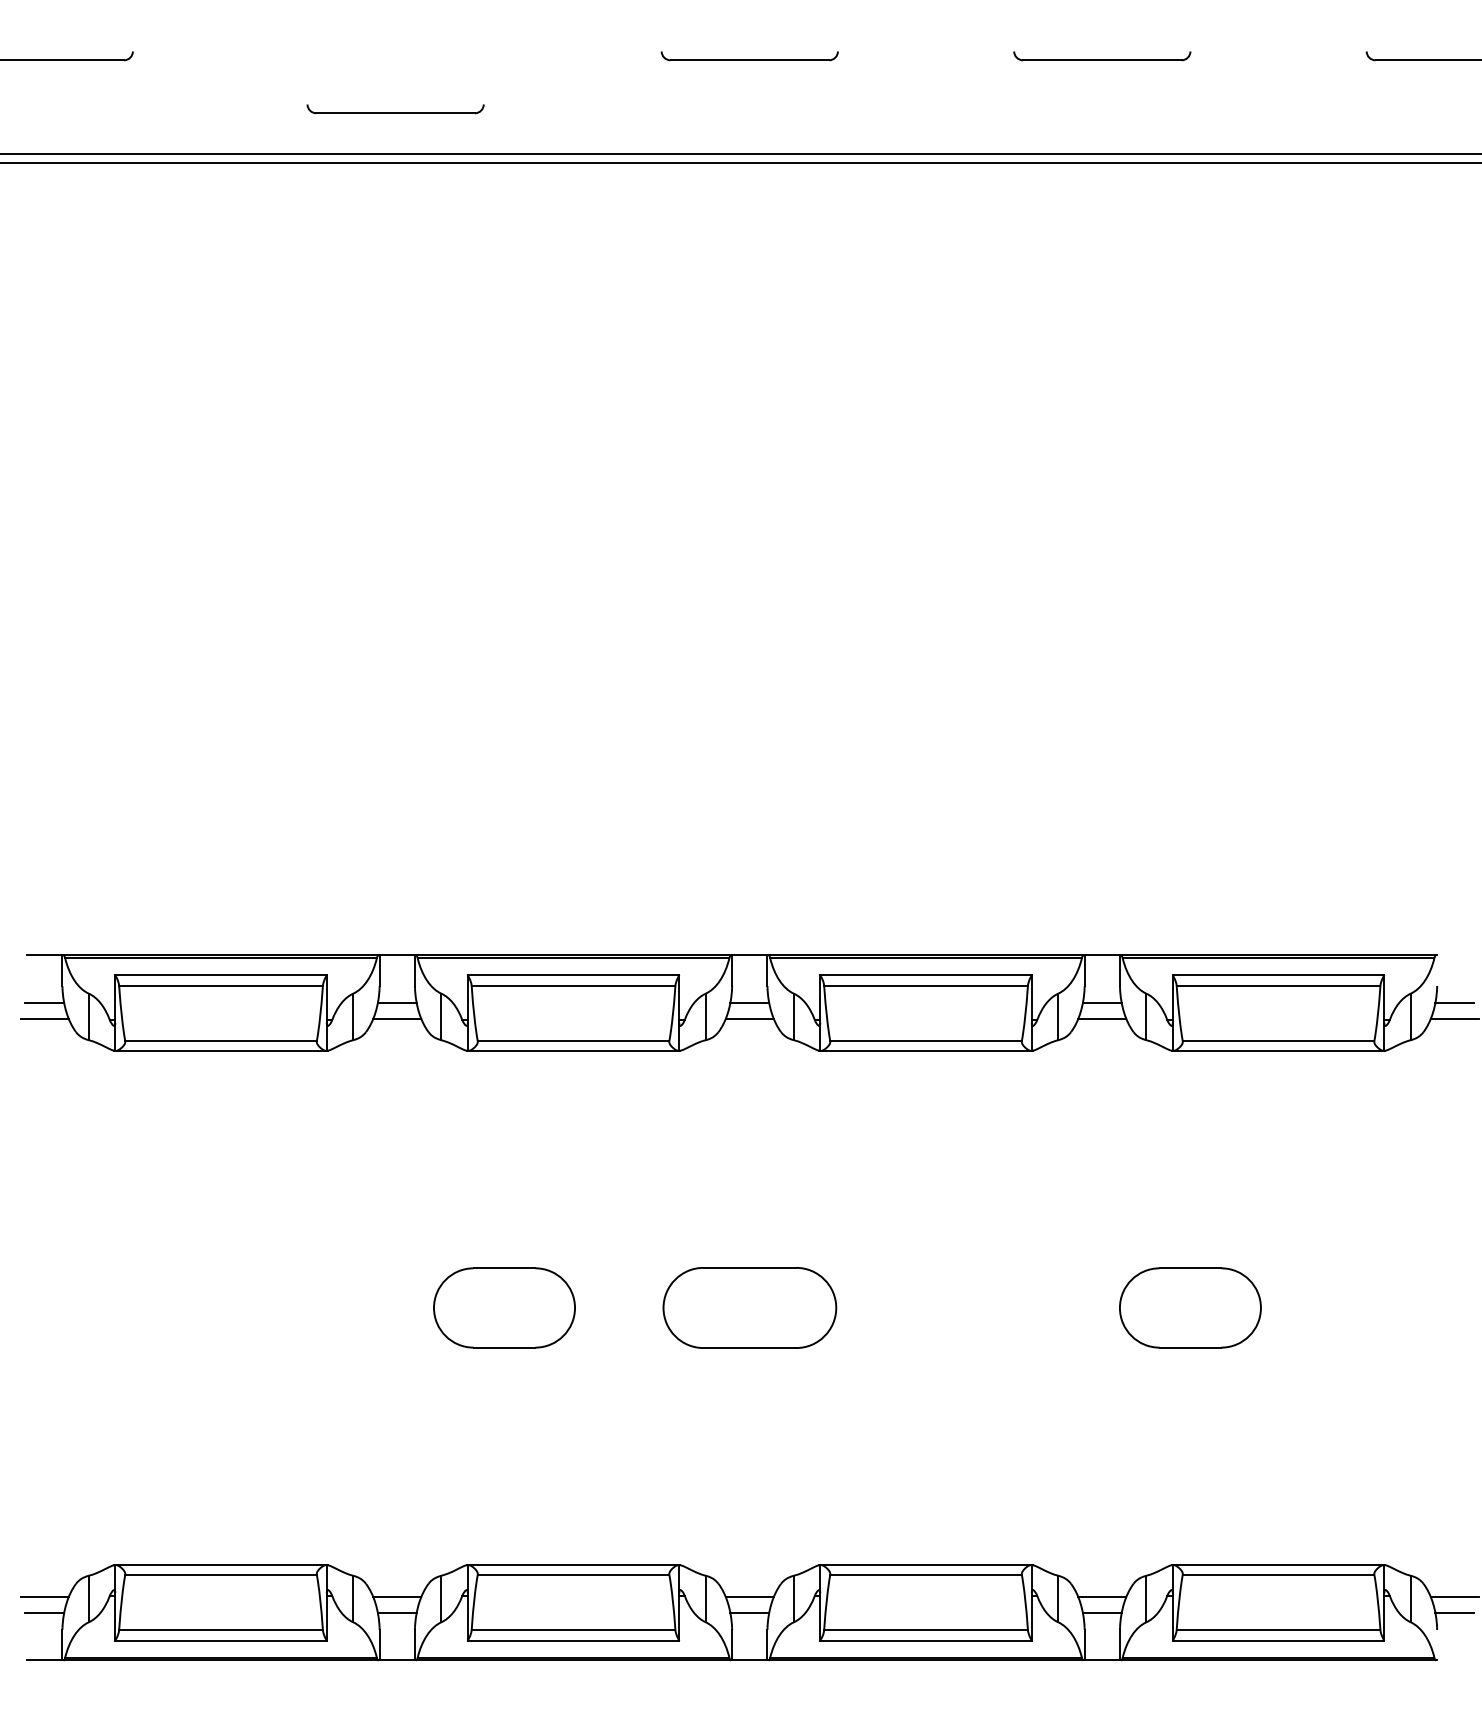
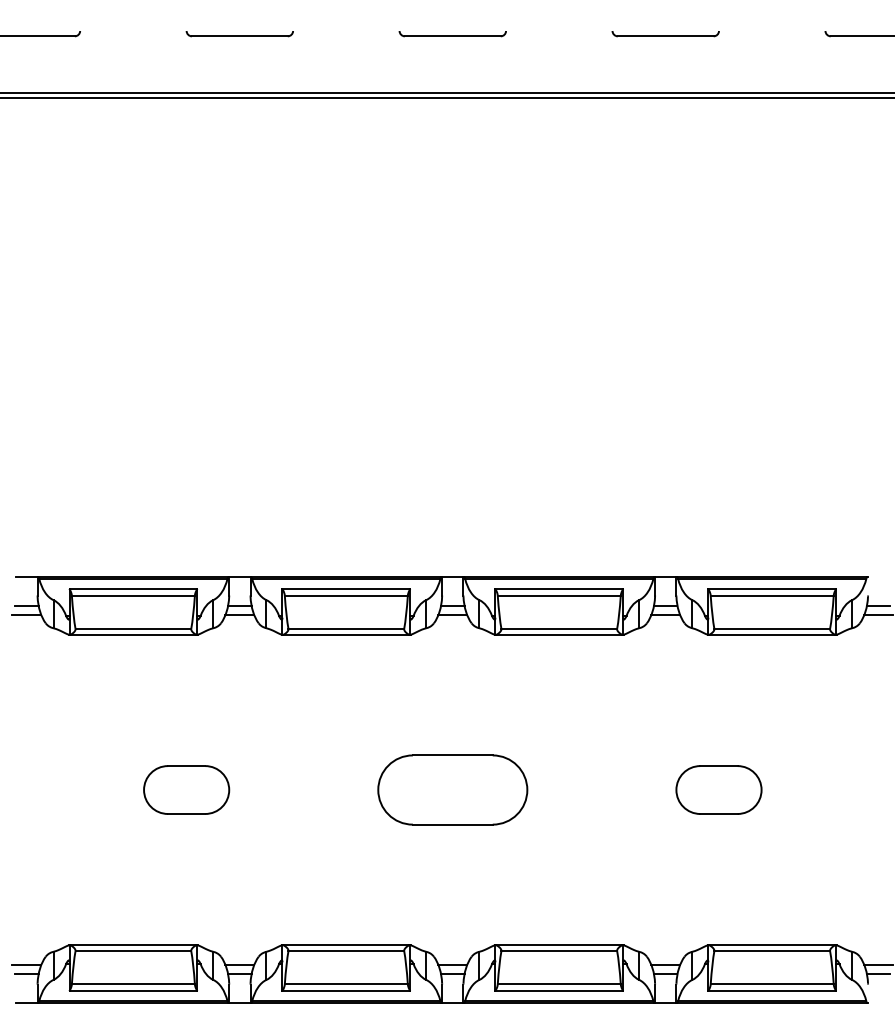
part: (395, 110) -> (239, 34), moved
part: (504, 1307) -> (186, 789), moved
part: (749, 1307) -> (452, 789), size x1.43

